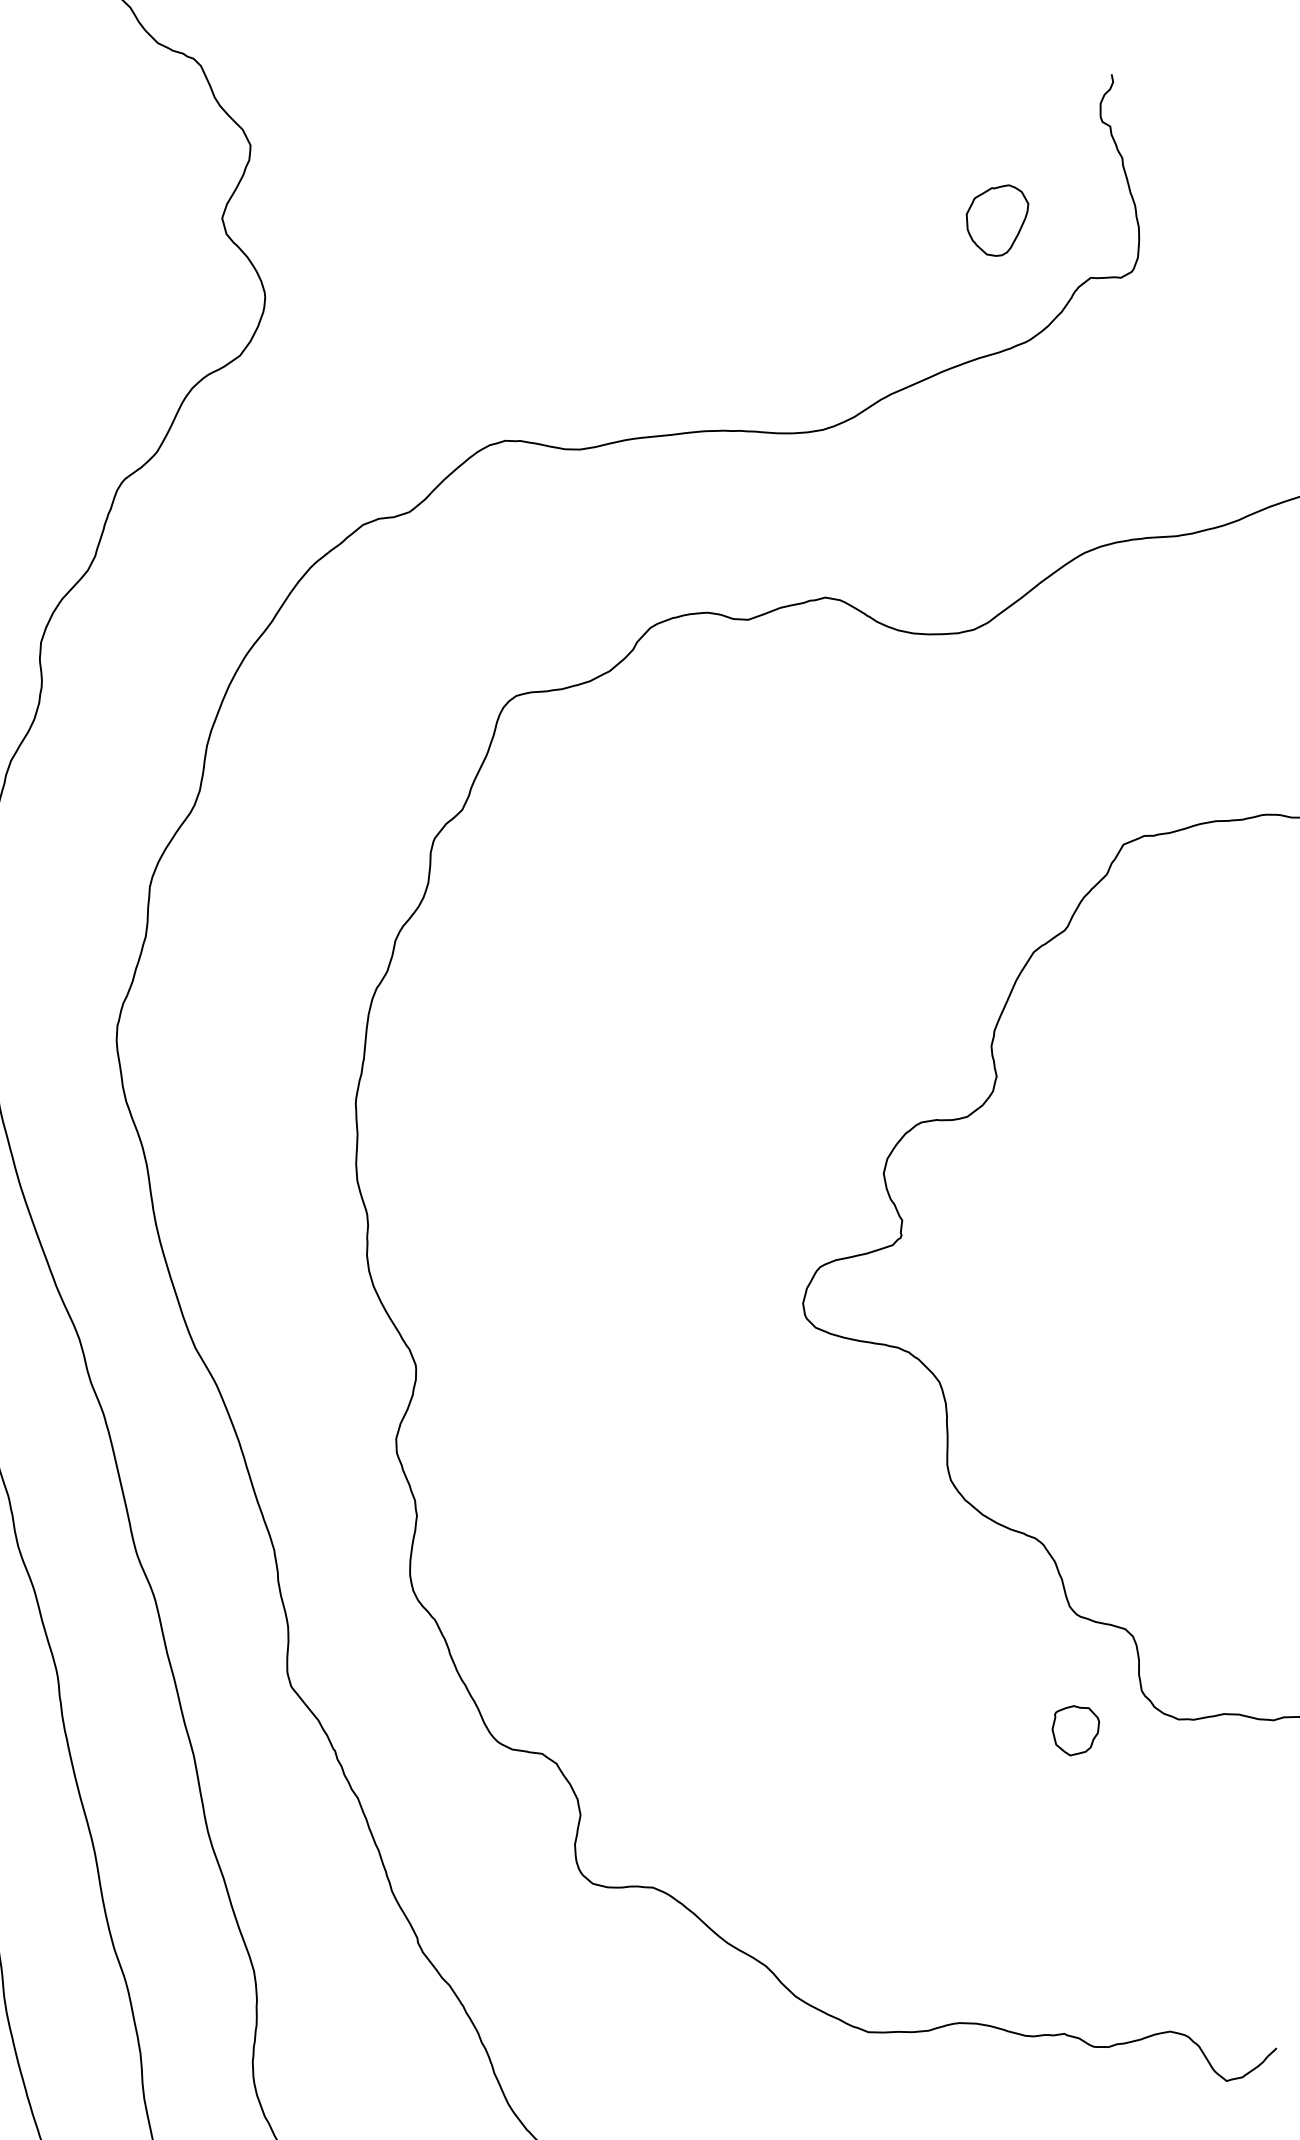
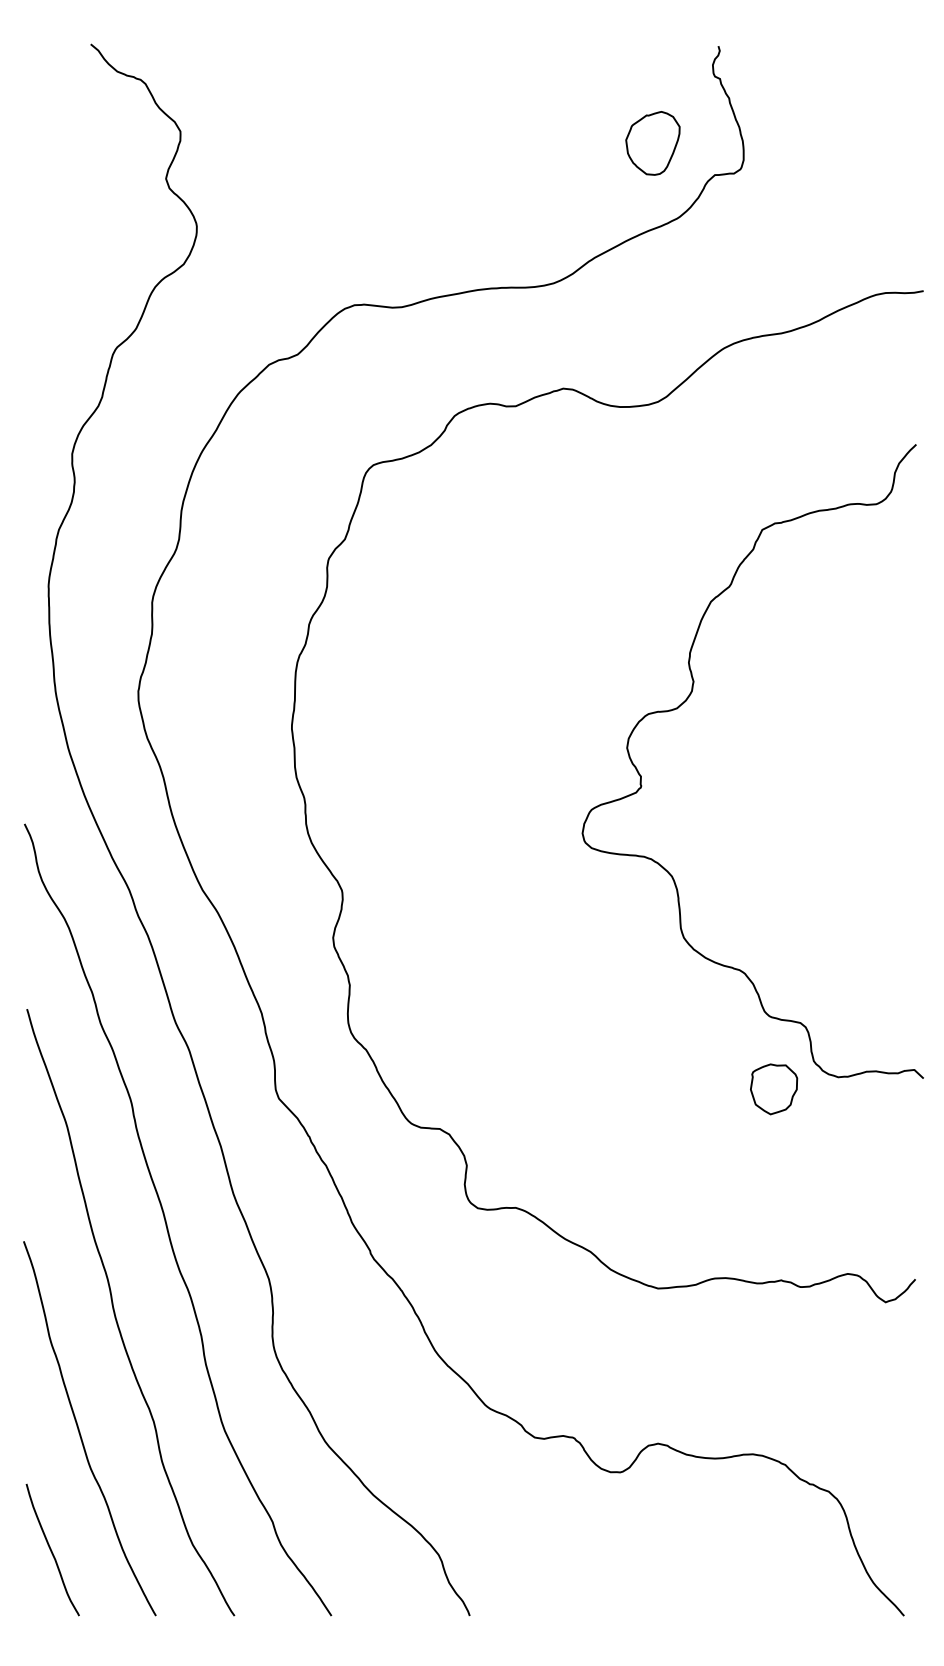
part: (997, 219) -> (653, 142), size x1.4
part: (1074, 1731) -> (773, 1089), size x1.6

